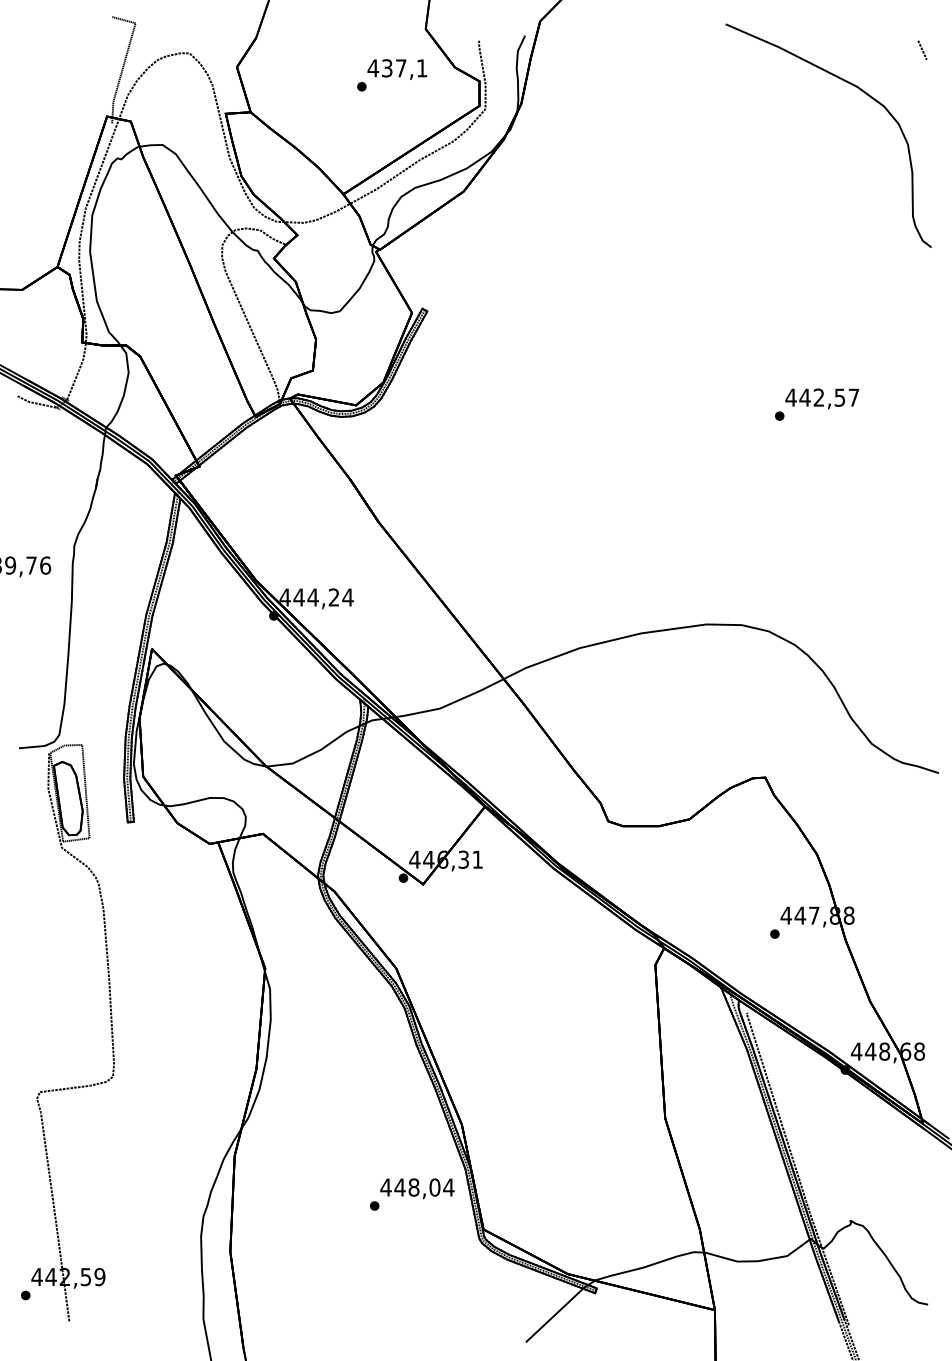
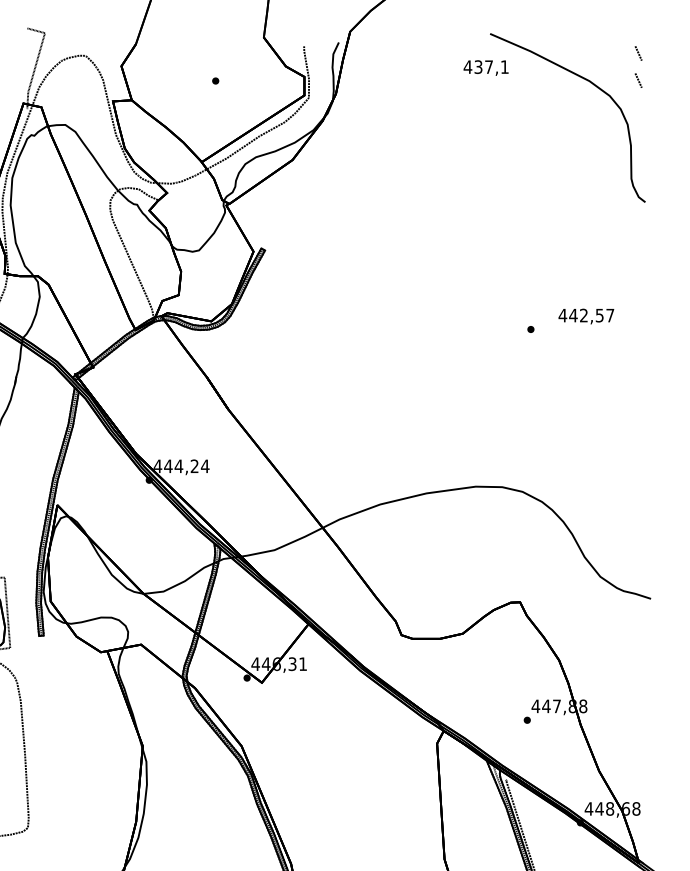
text: (397, 69) -> (486, 68), moved
line: (922, 85) -> (638, 80), added
text: (821, 398) -> (585, 316), moved

